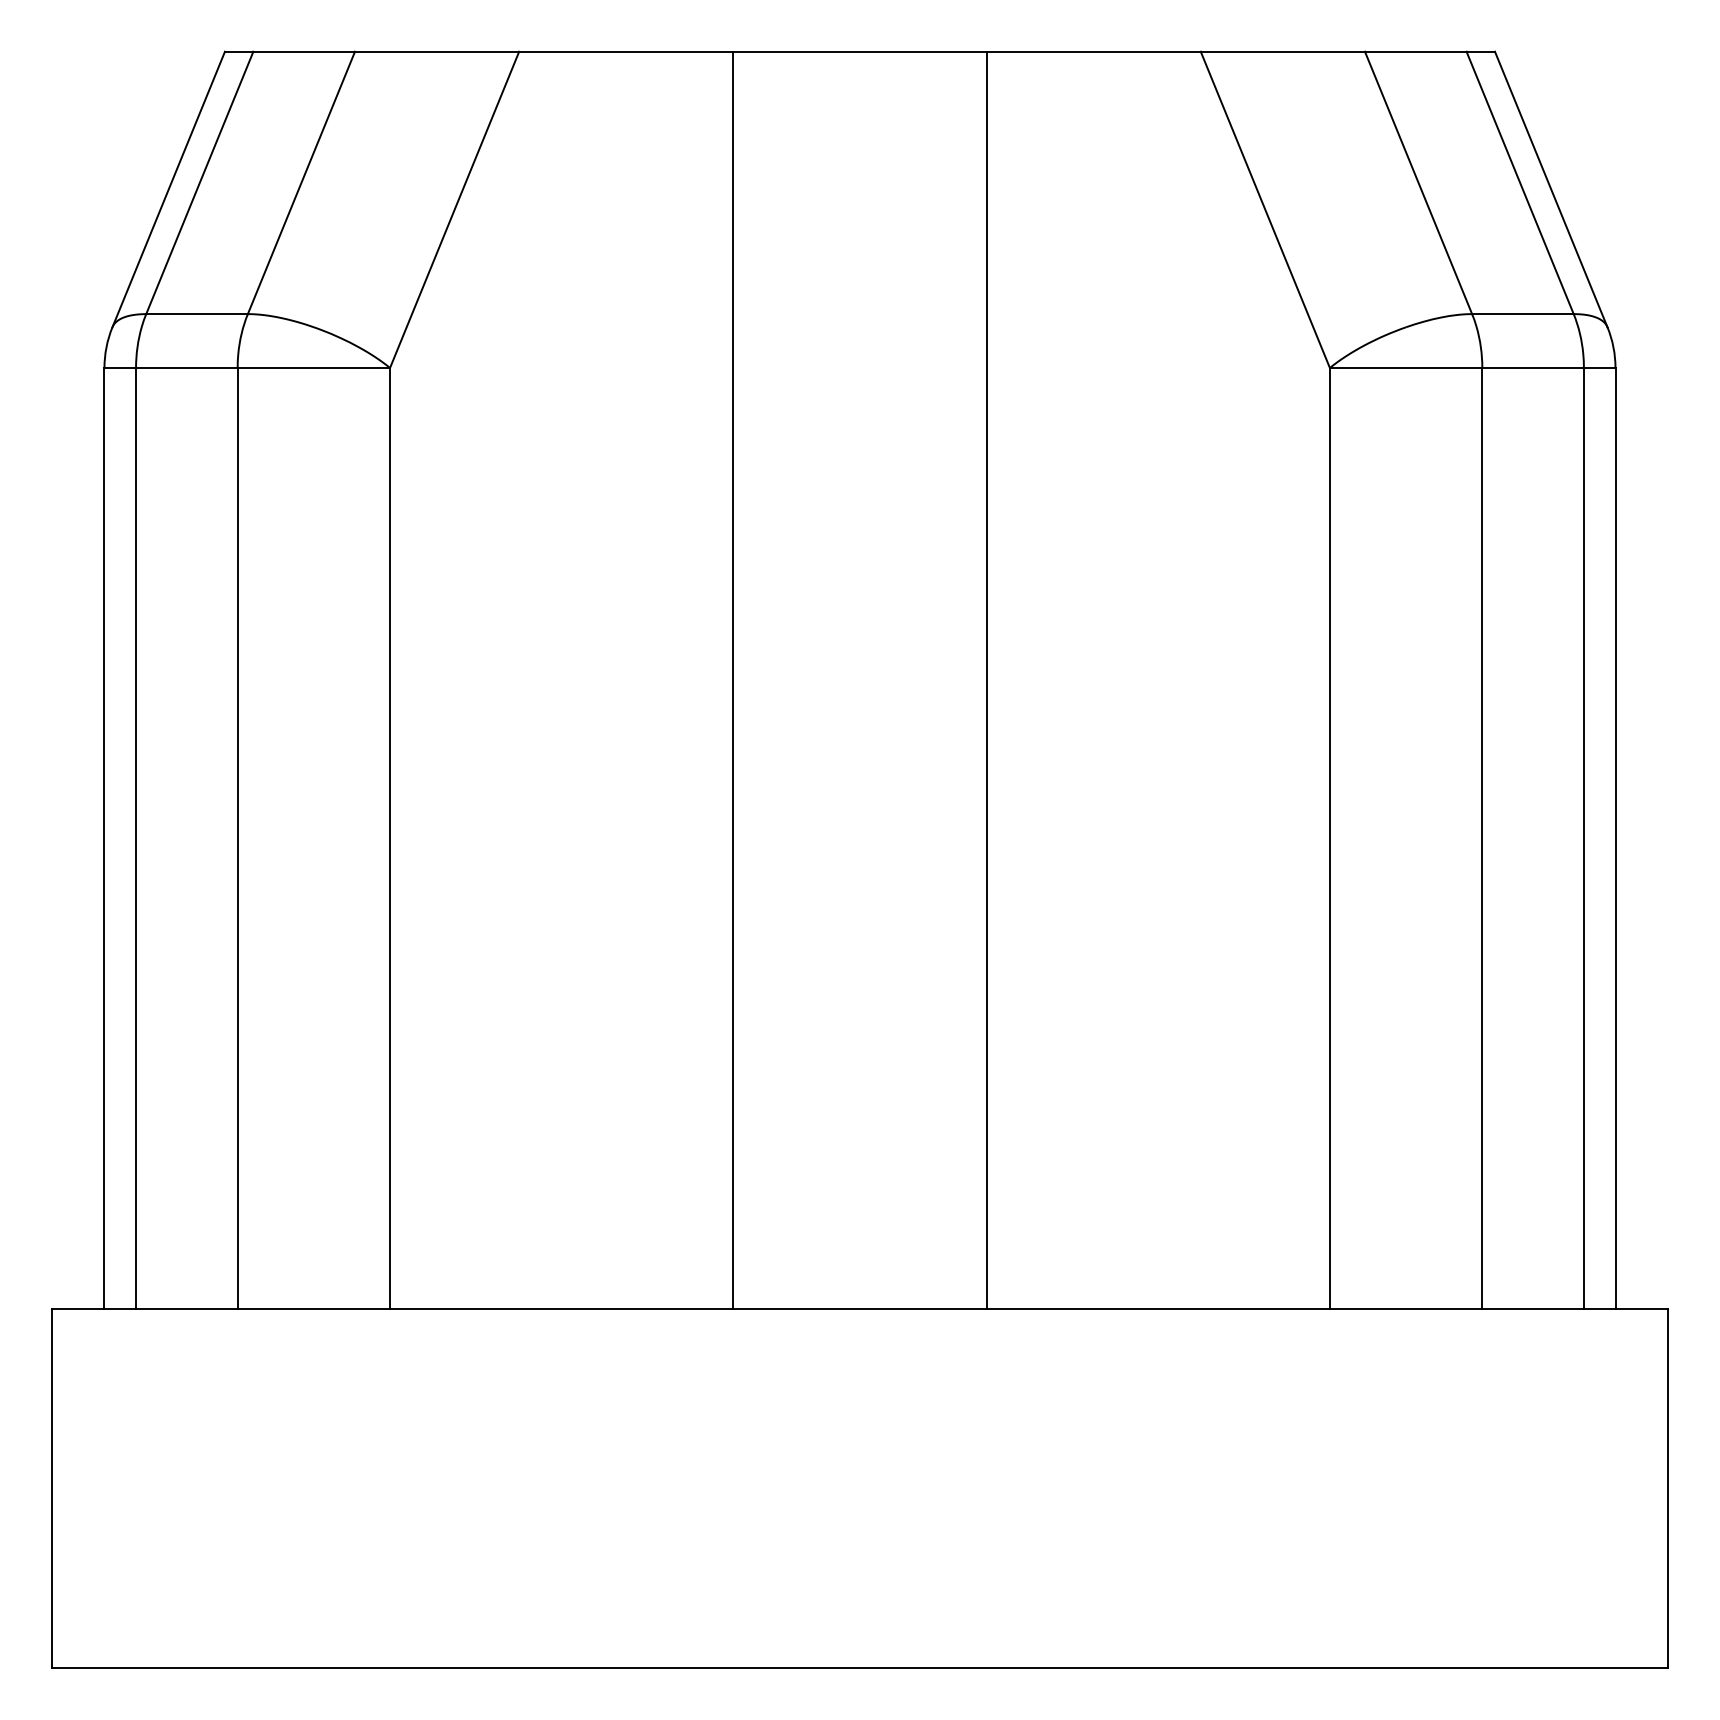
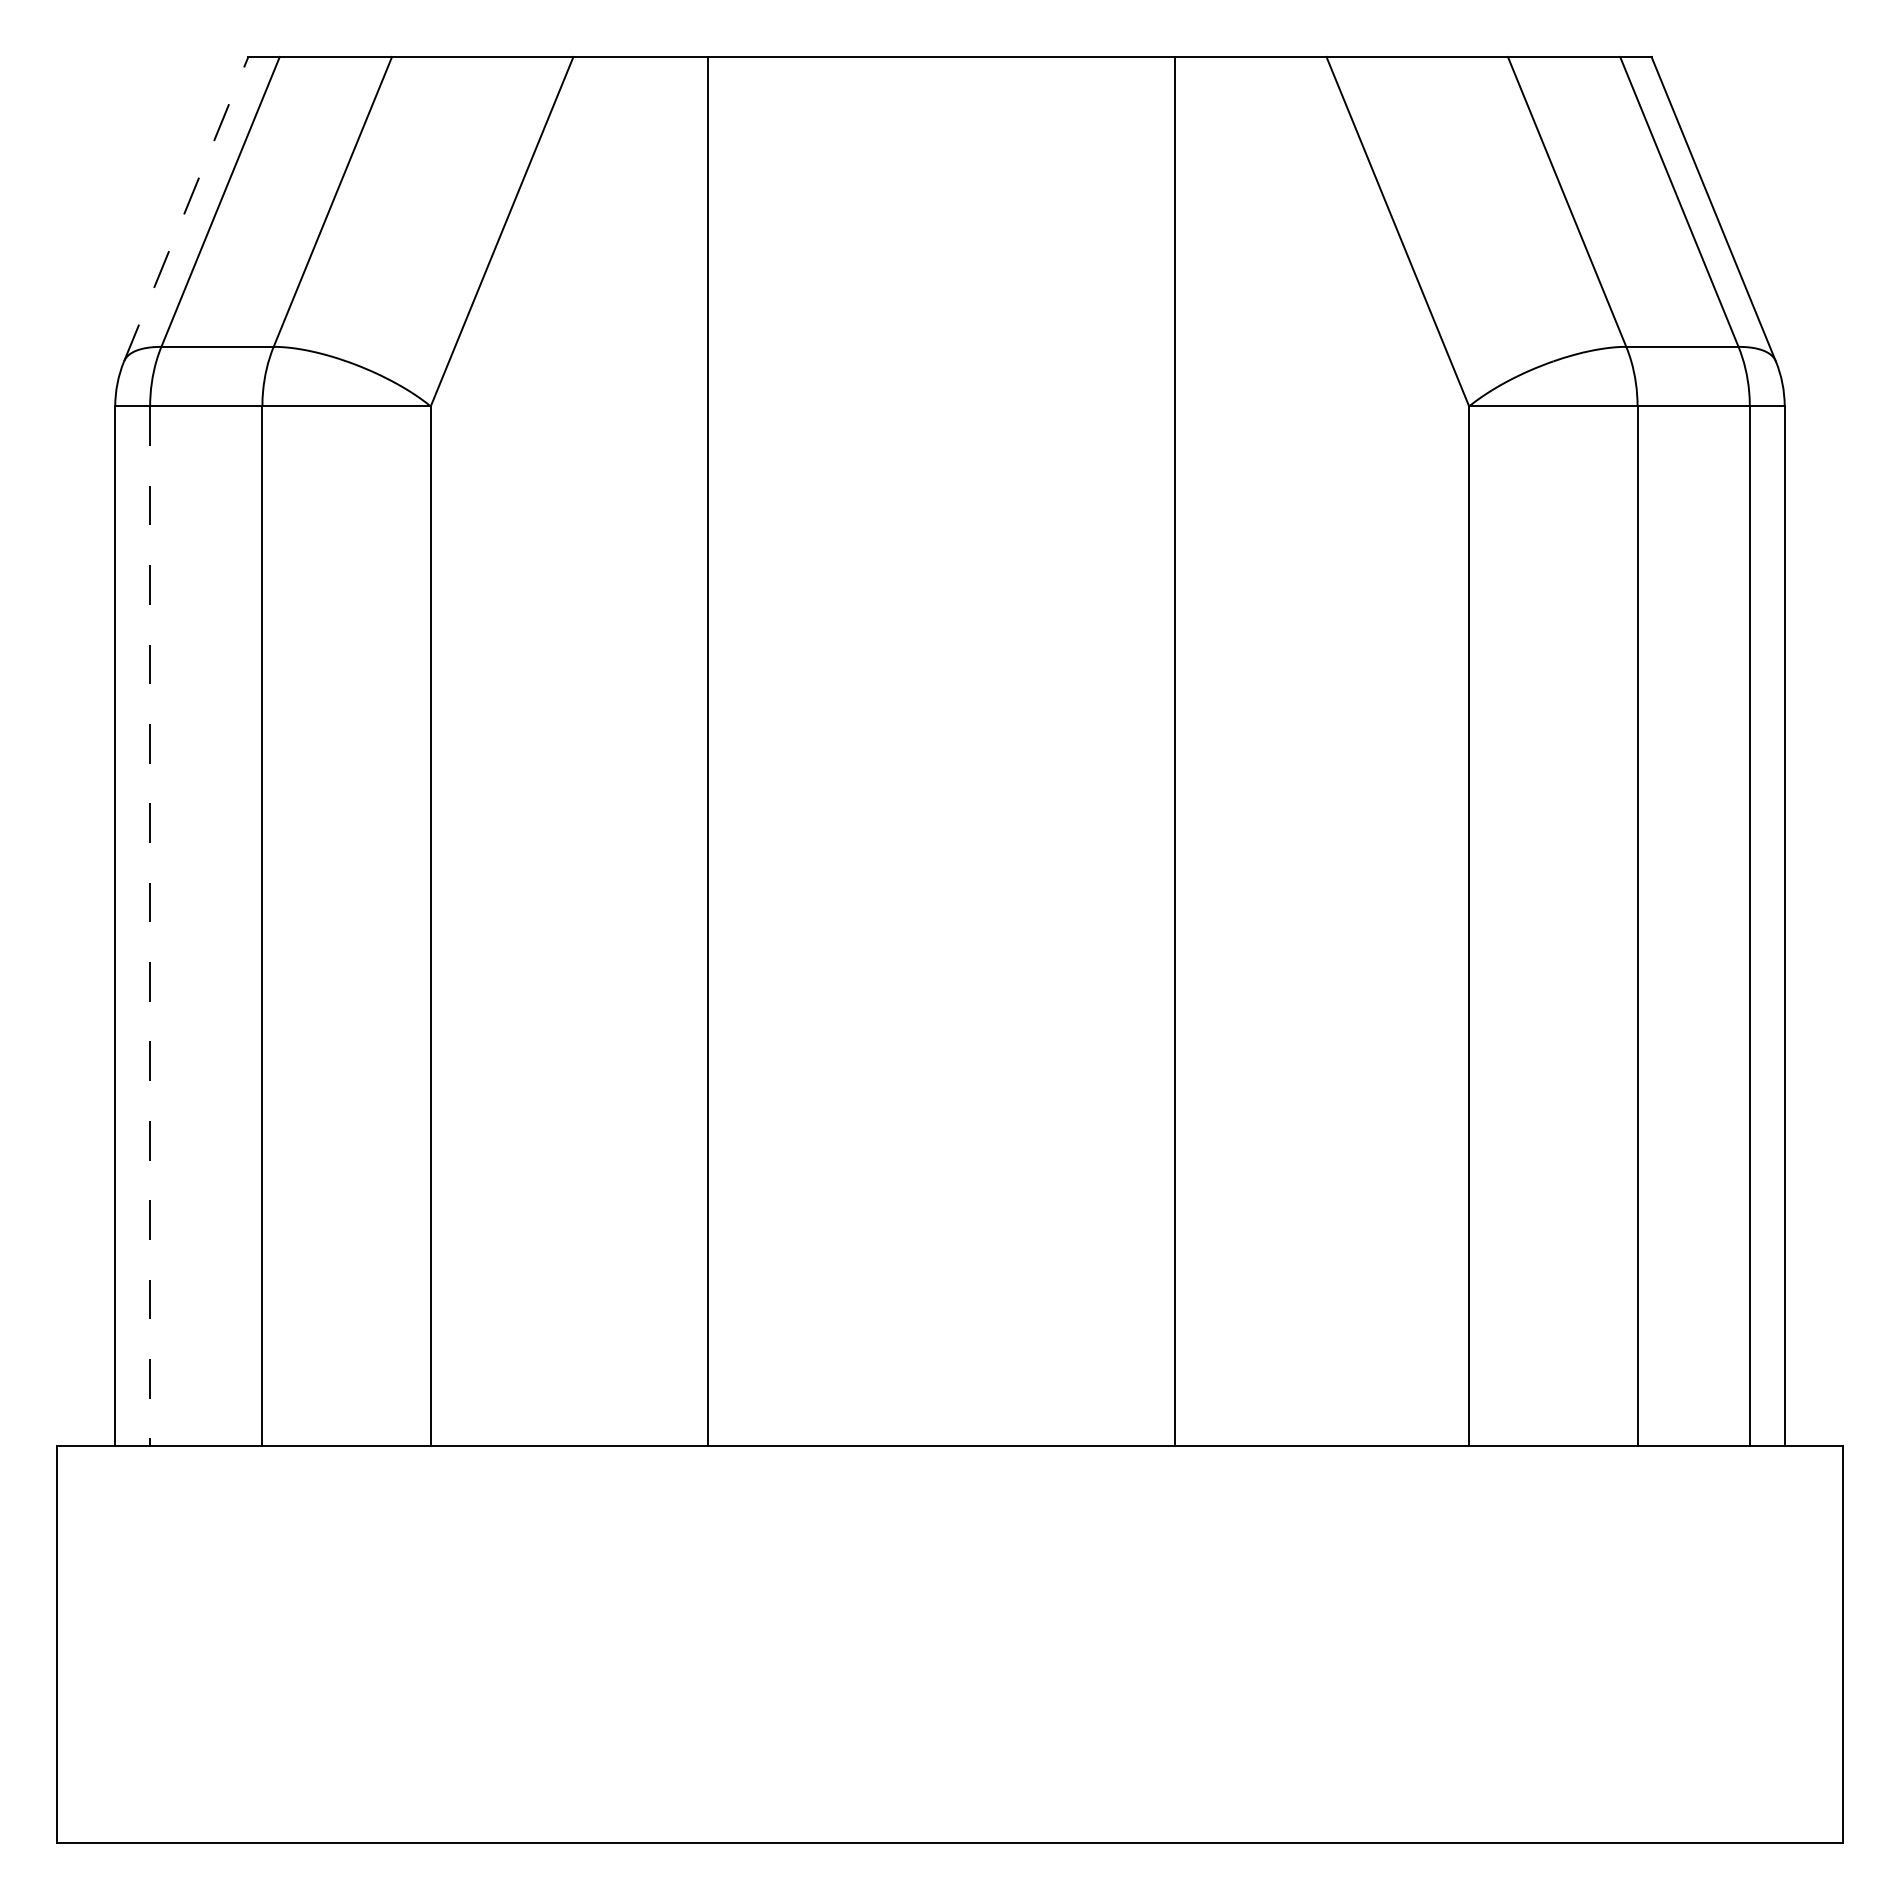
line: (168, 188) -> (186, 208), solid -> dashed
line: (732, 680) -> (707, 751), moved
line: (987, 680) -> (1175, 751), moved
line: (136, 838) -> (150, 926), solid -> dashed

